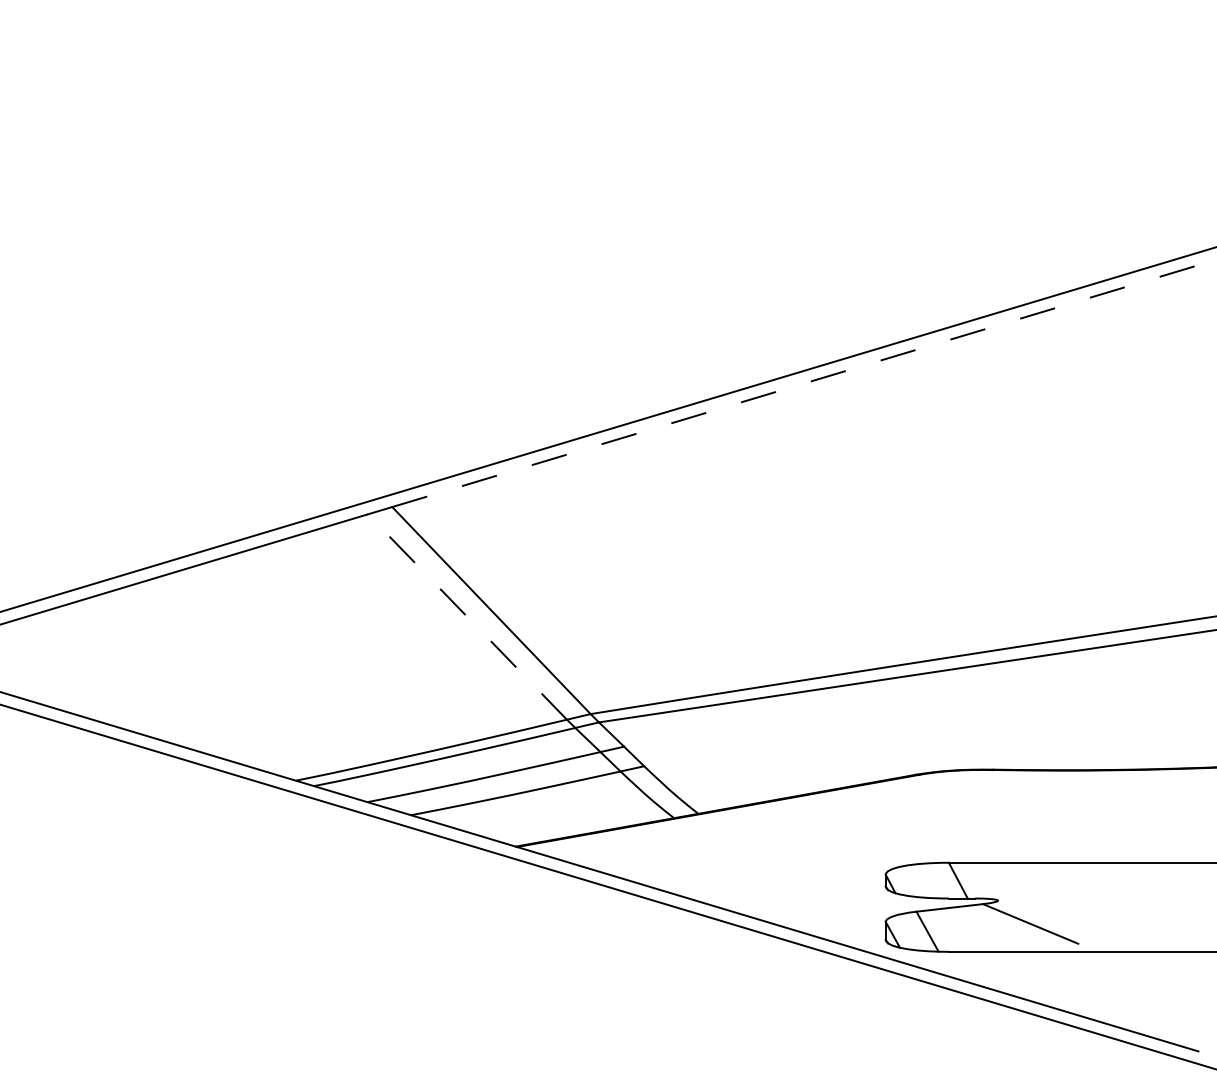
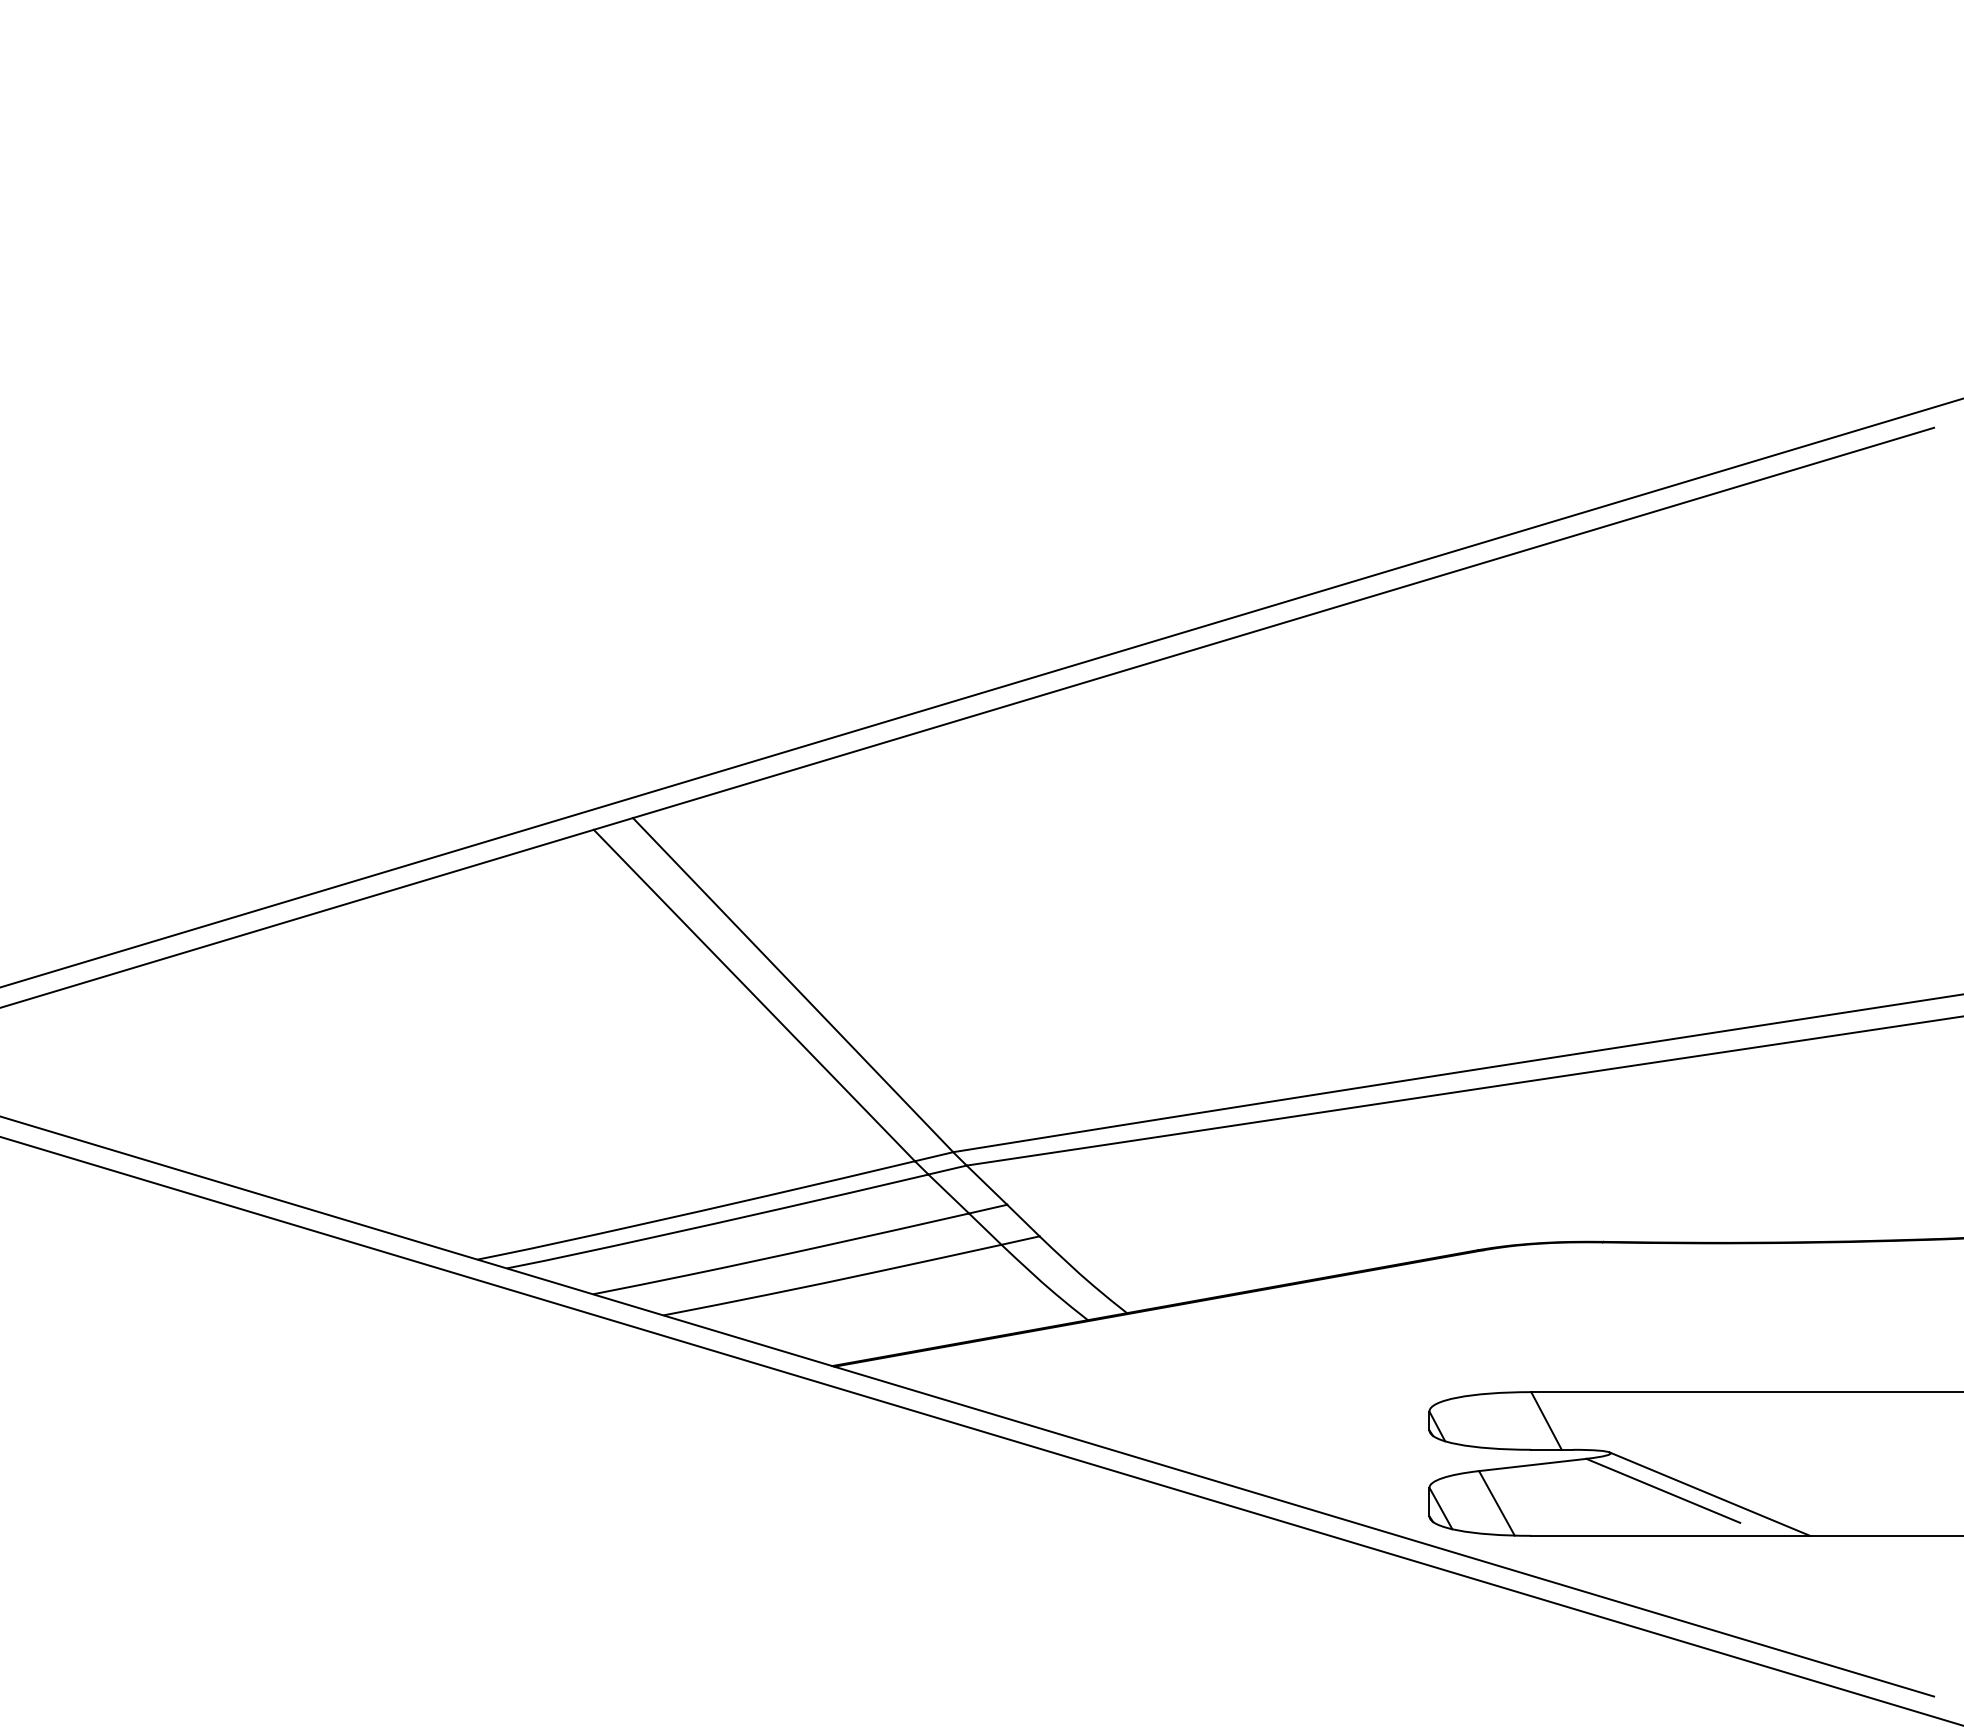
line: (795, 386) -> (1283, 623), dashed -> solid
line: (467, 617) -> (754, 996), dashed -> solid
line: (1059, 925) -> (1709, 1493), added

